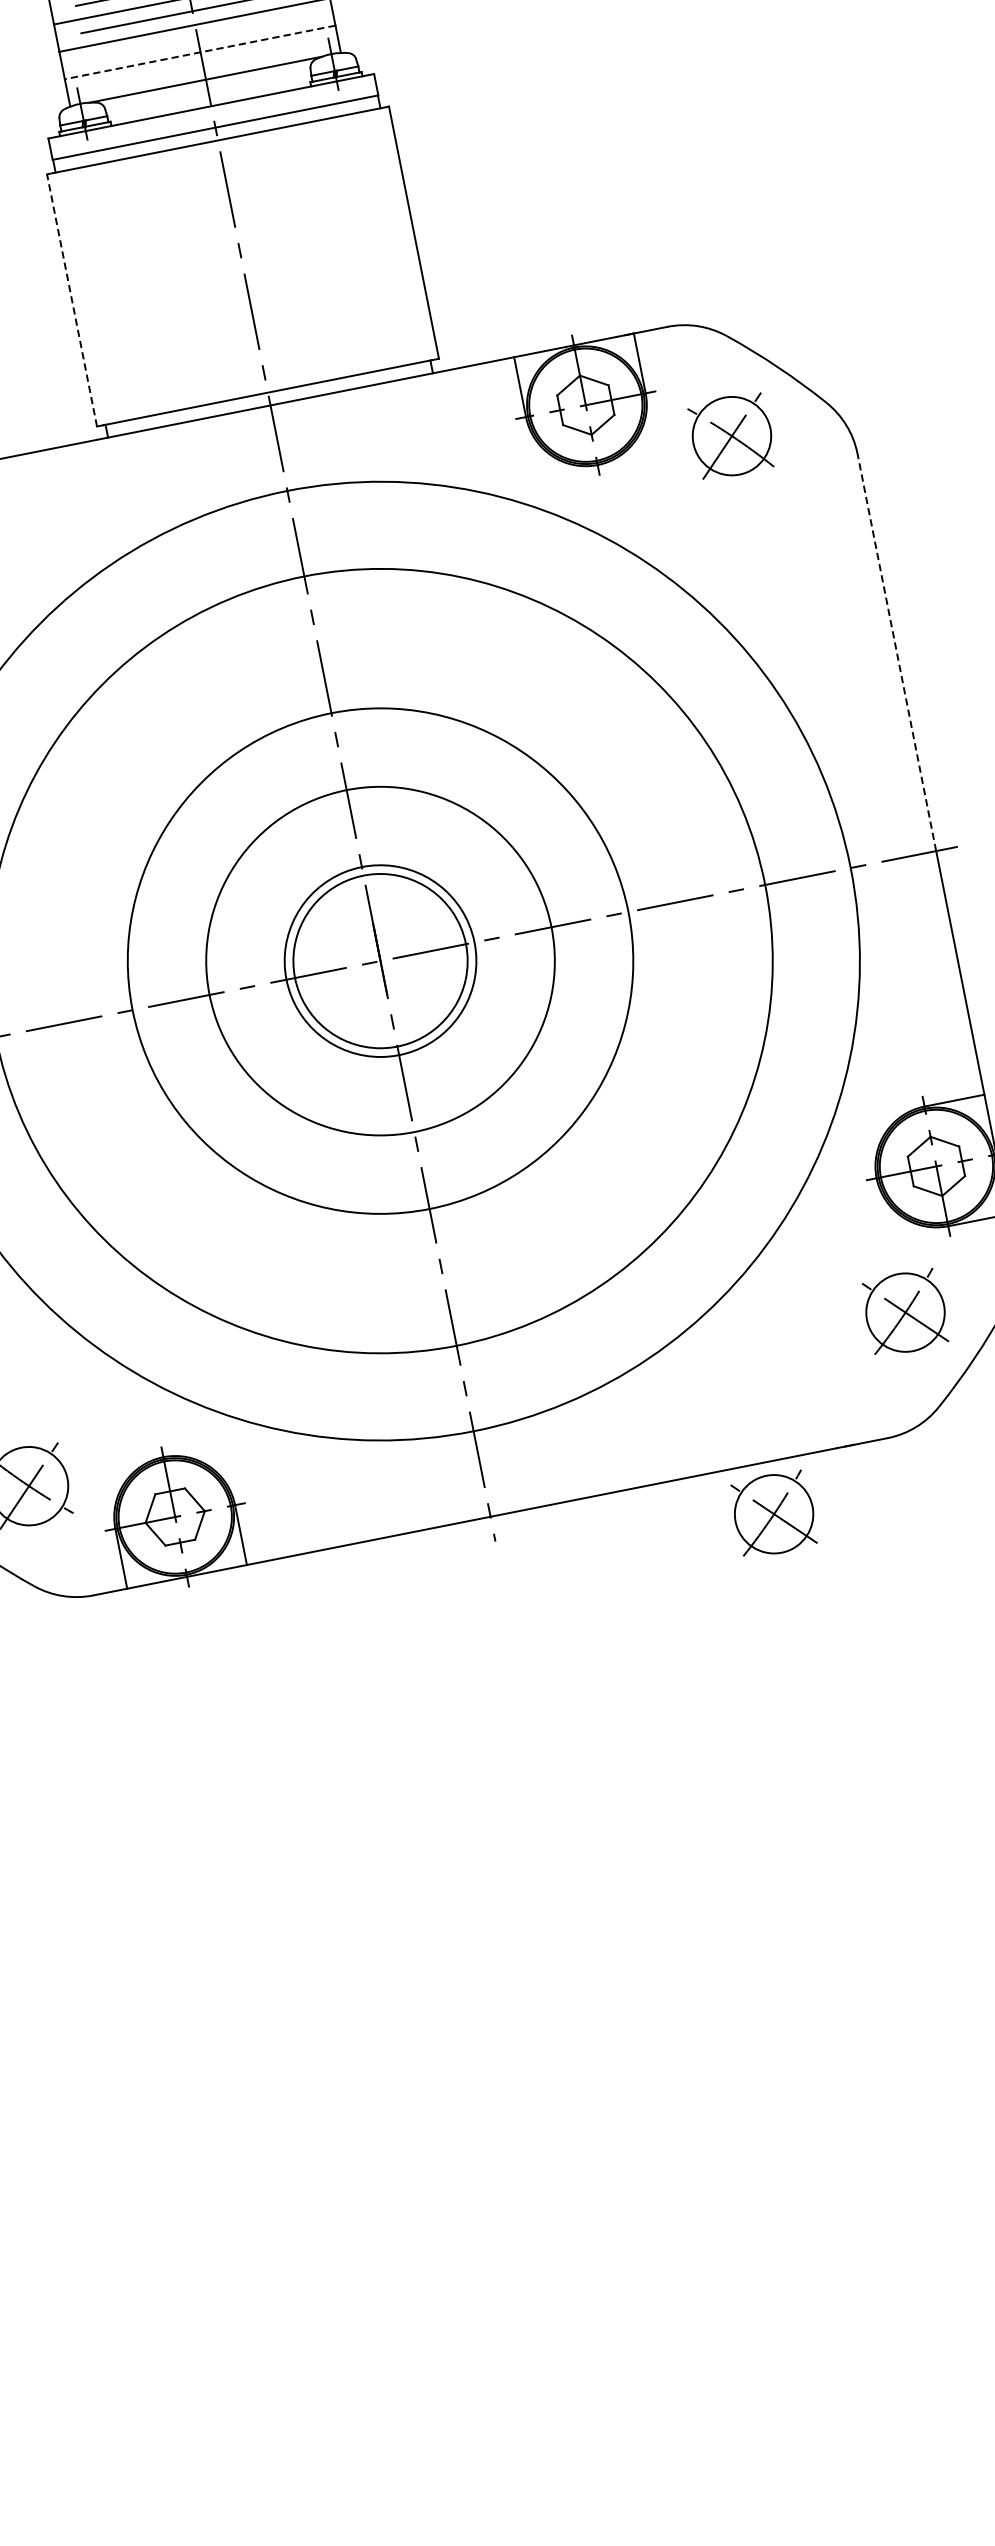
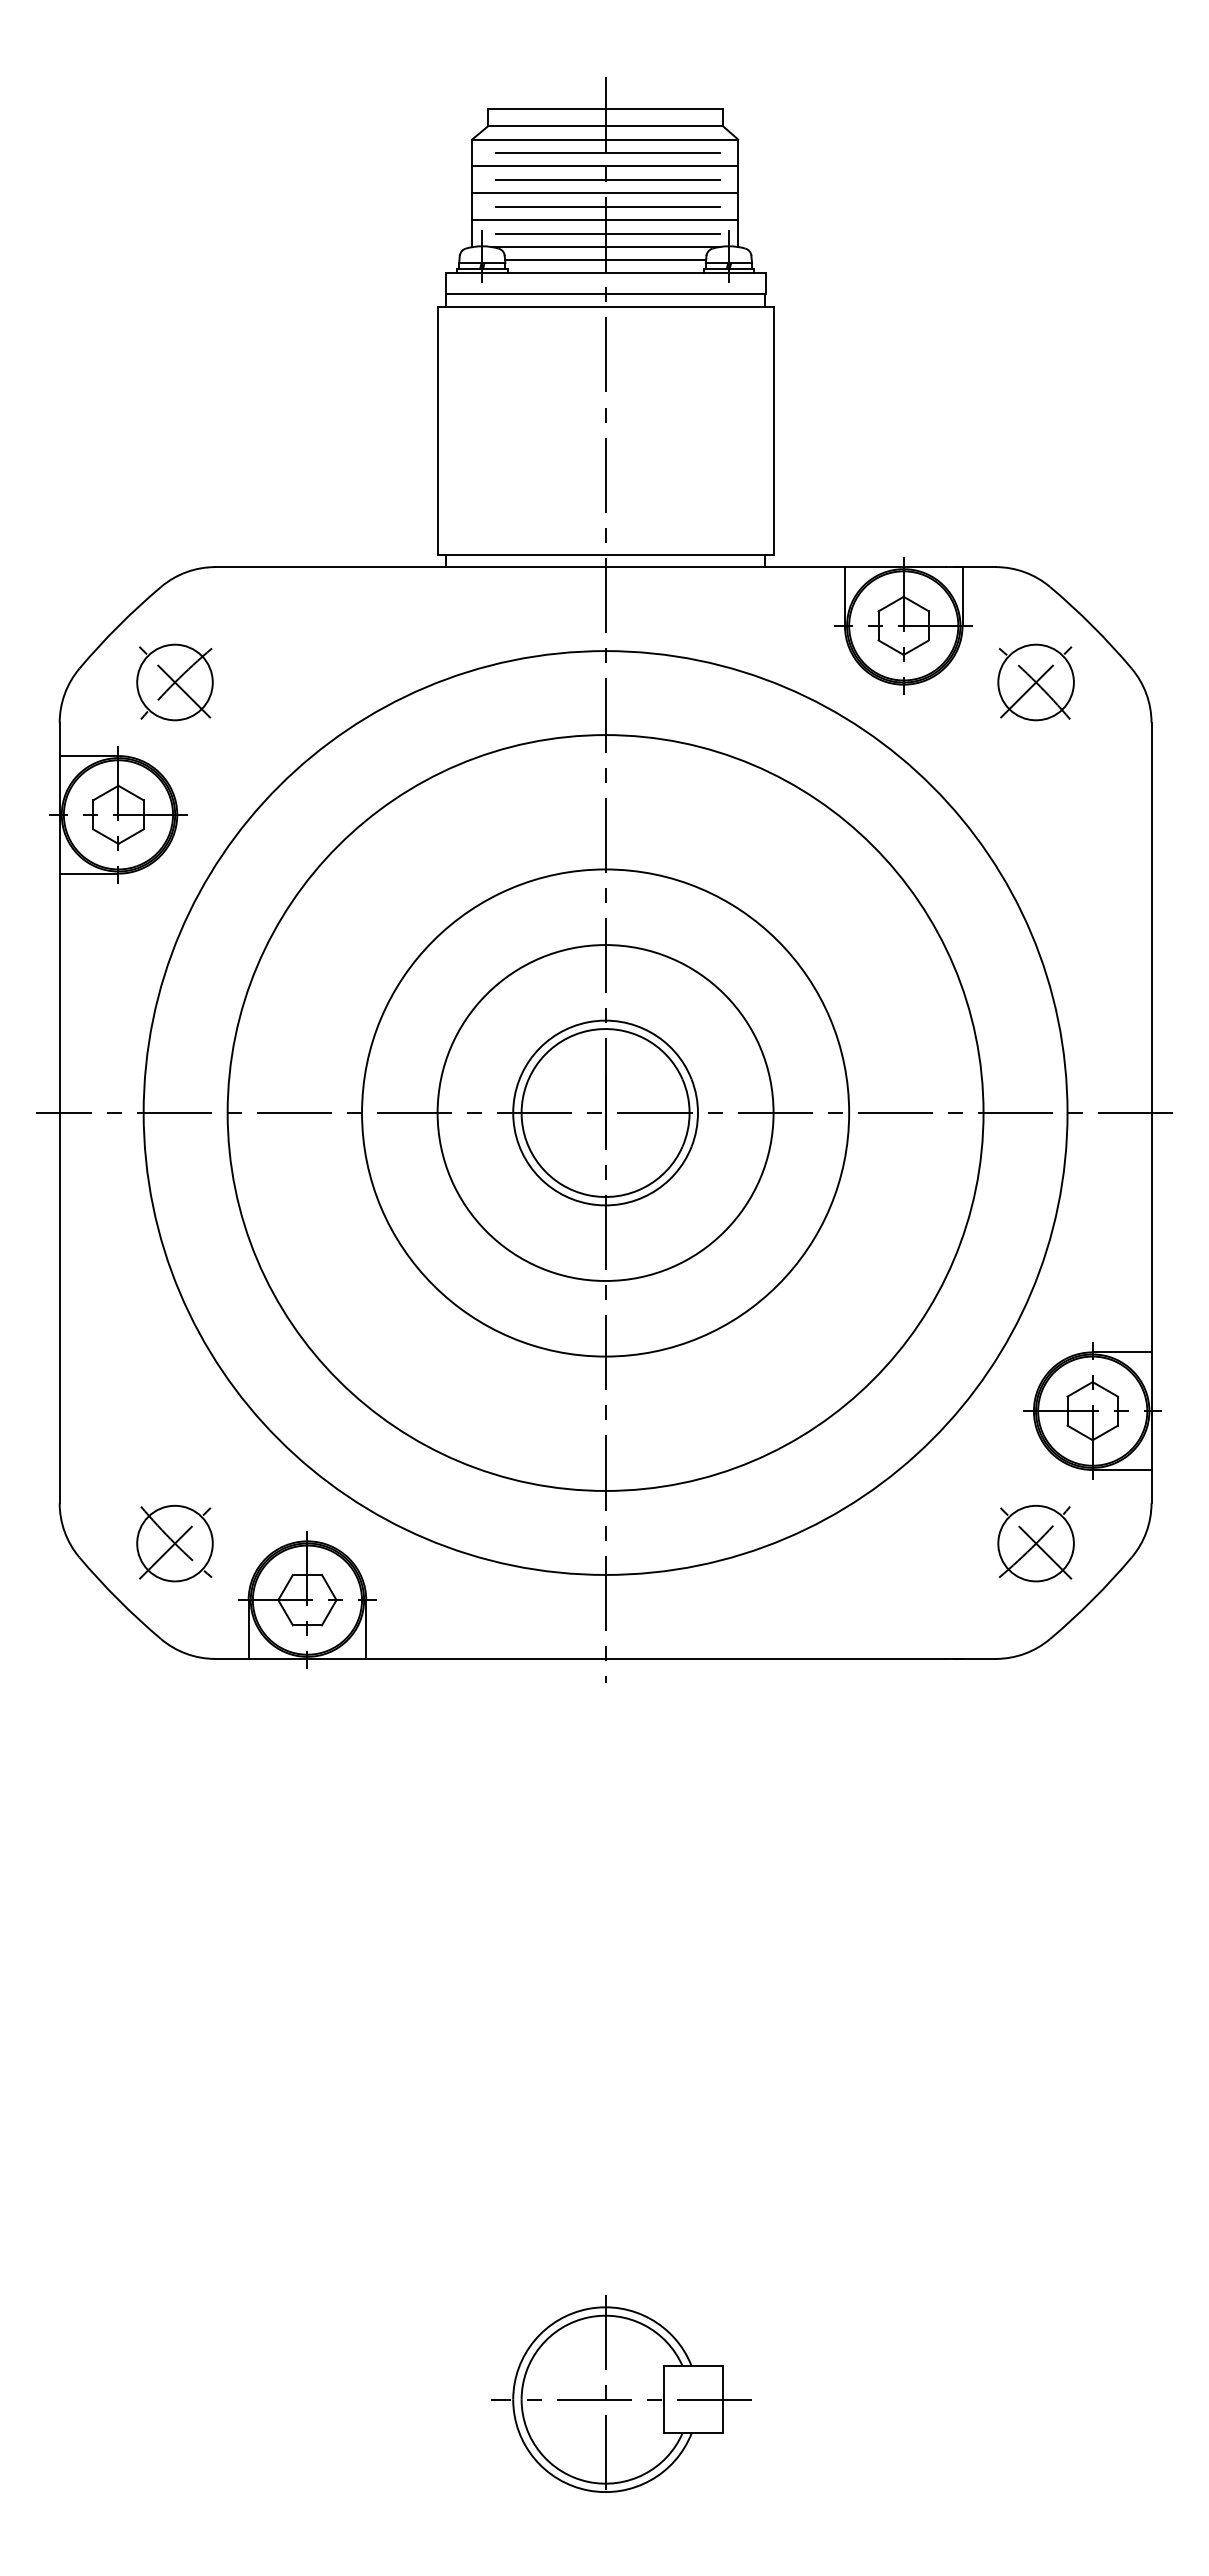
line: (200, 37) -> (608, 206), added
line: (200, 52) -> (605, 220), dashed -> solid
line: (206, 65) -> (608, 233), added
line: (208, 93) -> (605, 260), added
line: (71, 300) -> (437, 430), dashed -> solid
line: (896, 652) -> (1151, 917), dashed -> solid
part: (773, 1514) -> (873, 1709), removed
part: (654, 2261) -> (621, 2393), added

